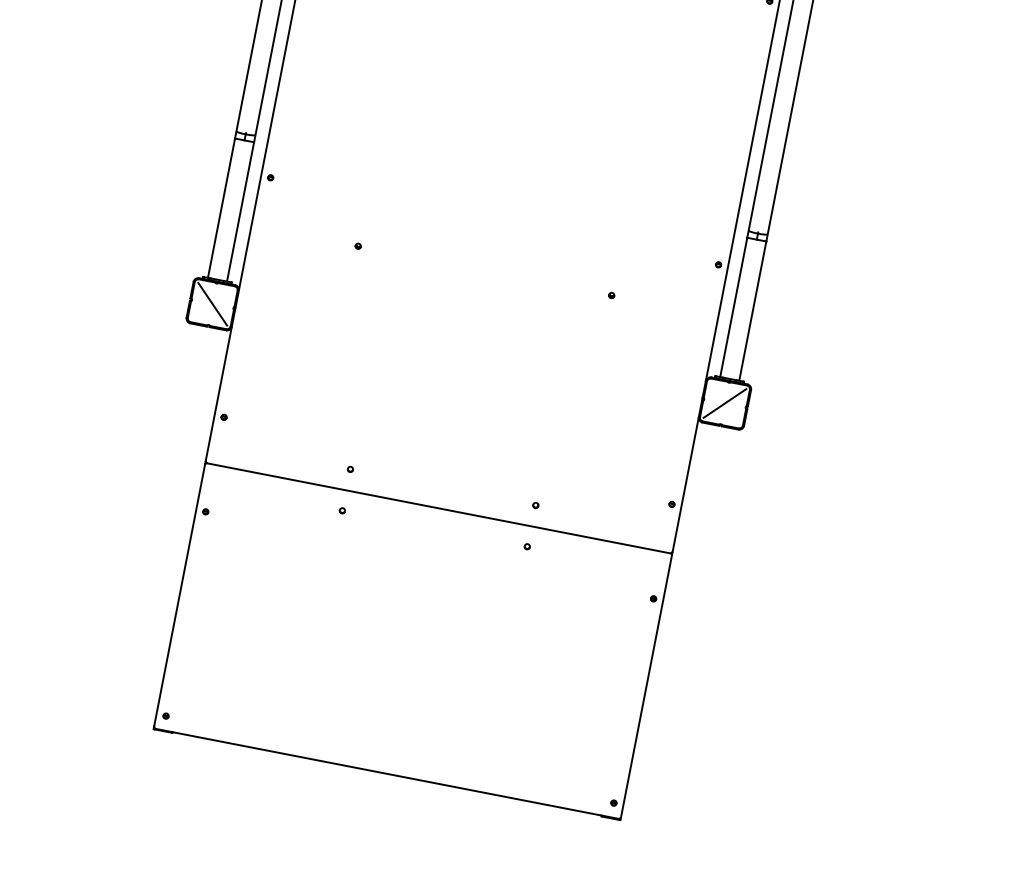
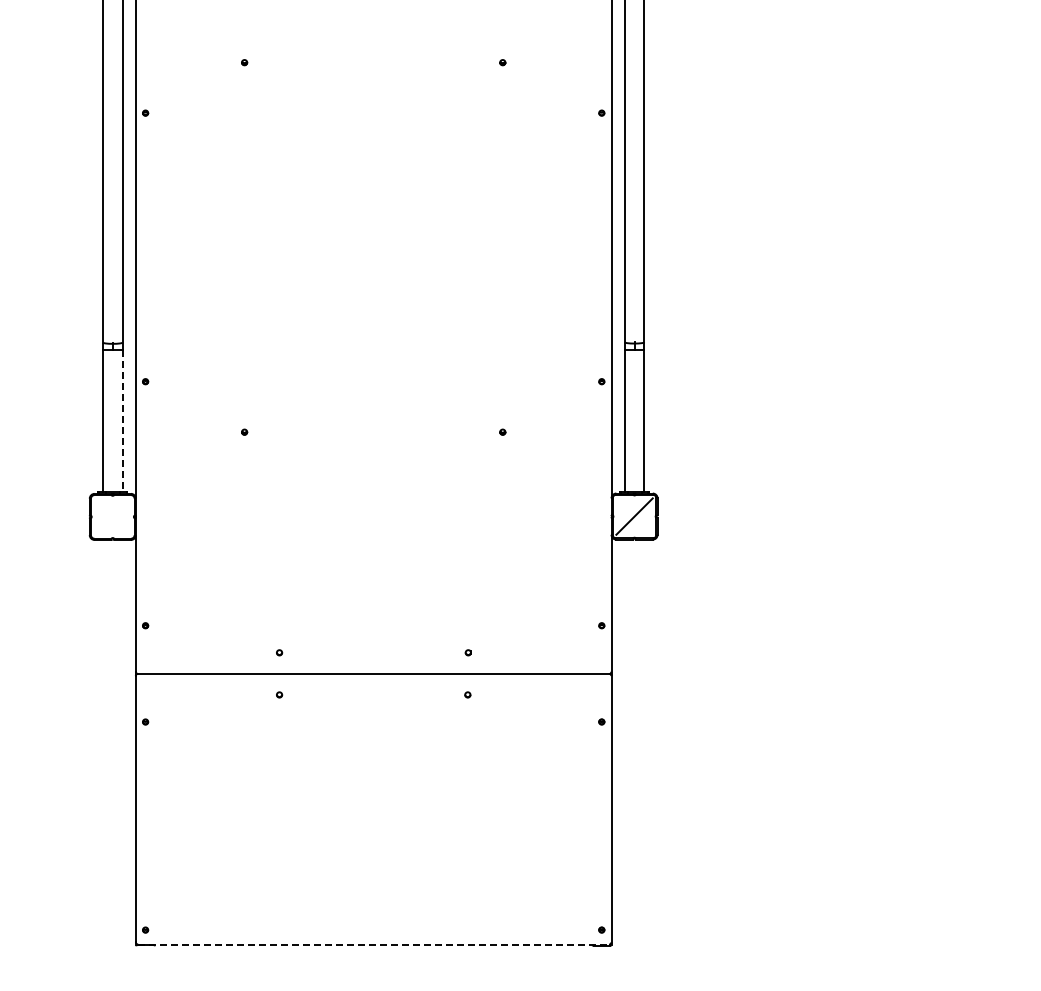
line: (240, 211) -> (122, 420), solid -> dashed
line: (212, 303) -> (112, 516), removed
line: (388, 773) -> (374, 944), solid -> dashed

